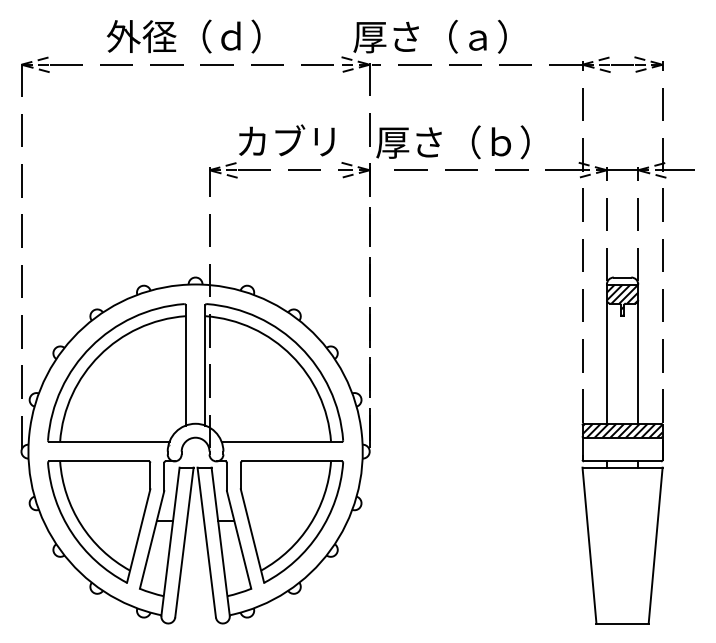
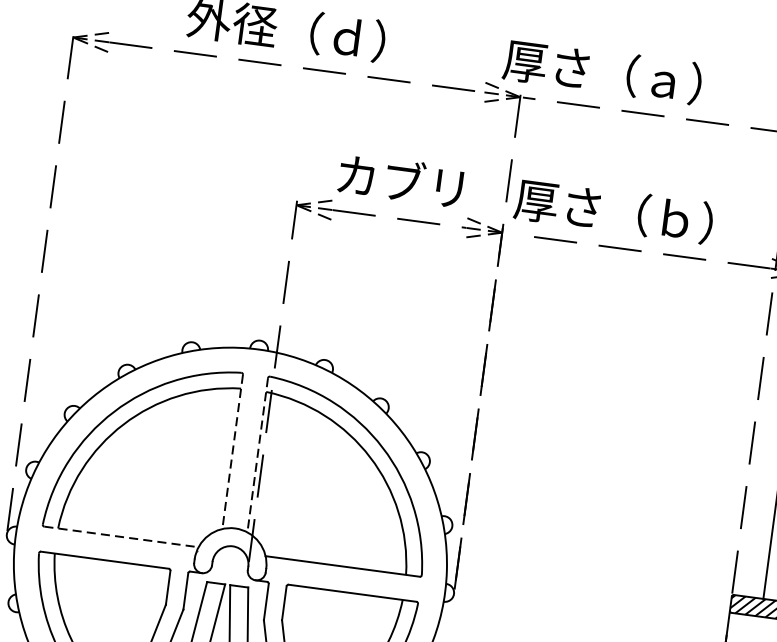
line: (185, 366) -> (232, 453), solid -> dashed
line: (205, 366) -> (257, 456), solid -> dashed
line: (109, 441) -> (121, 536), solid -> dashed

